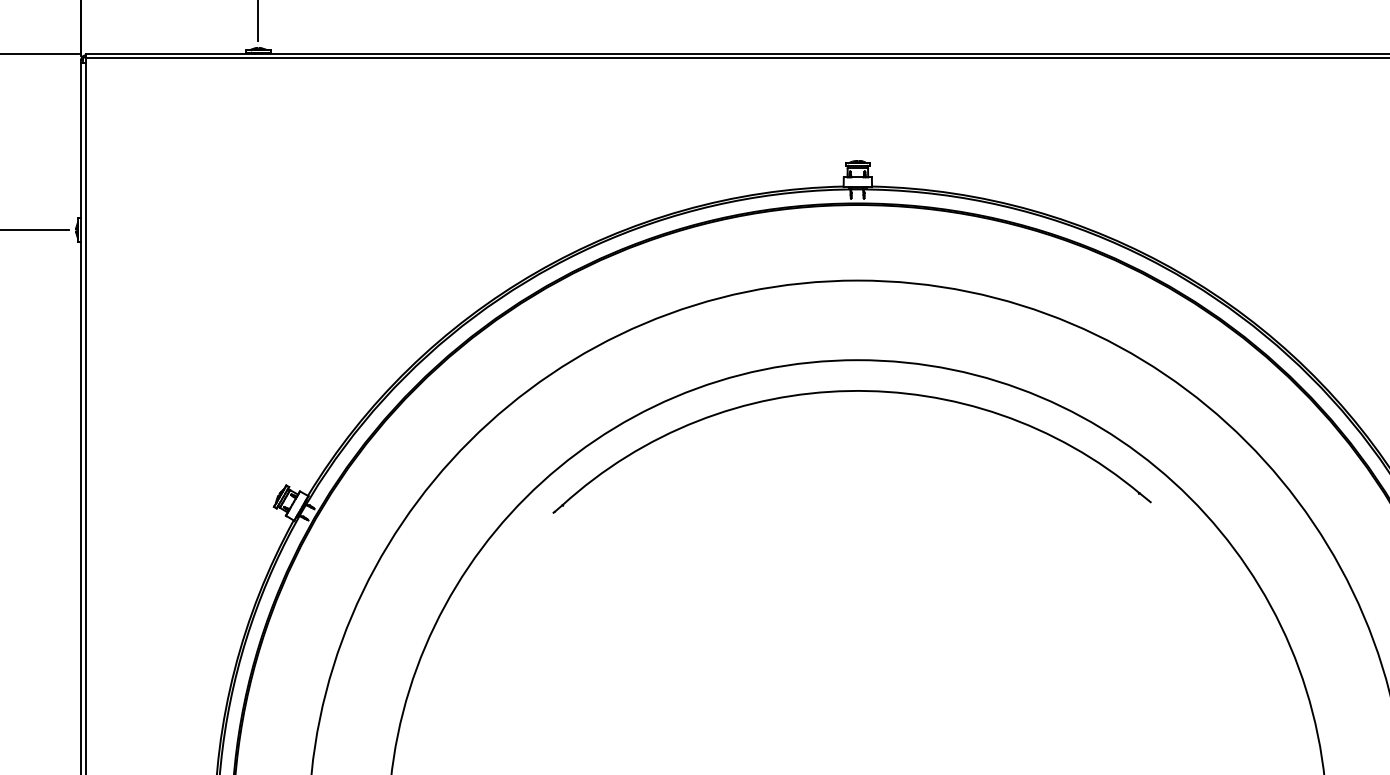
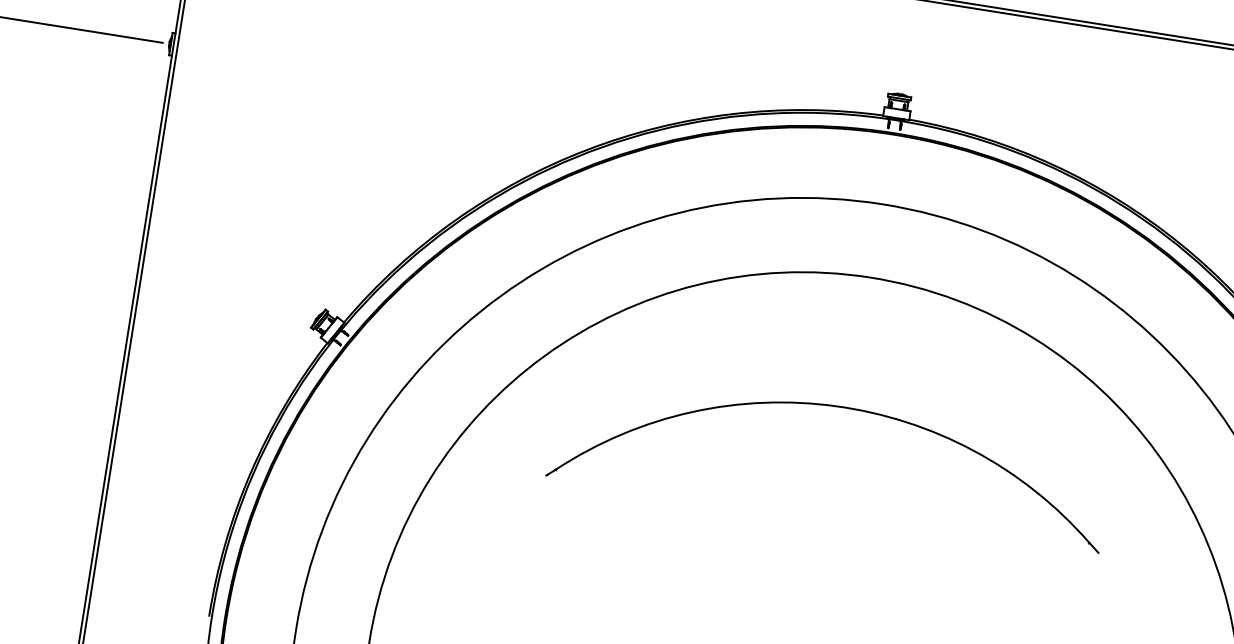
part: (844, 392) -> (832, 407), moved

